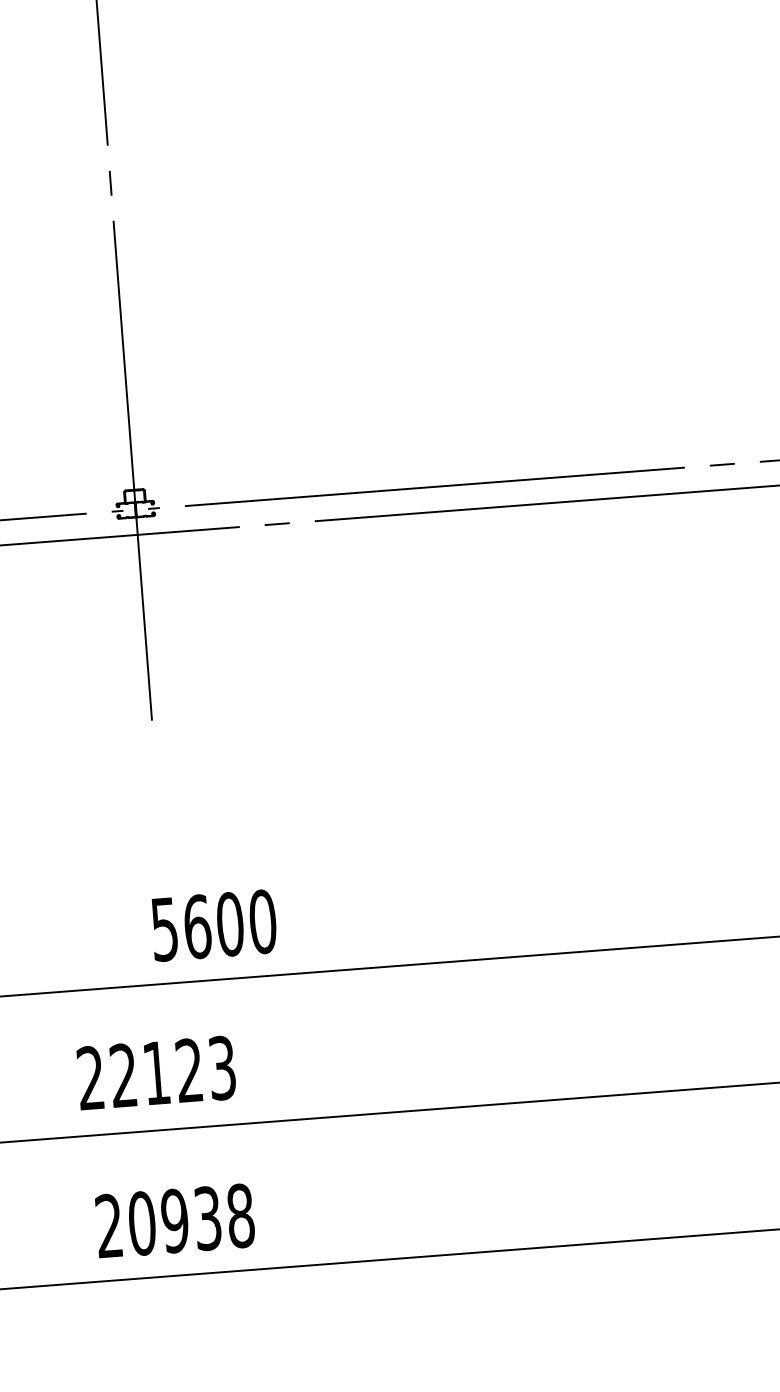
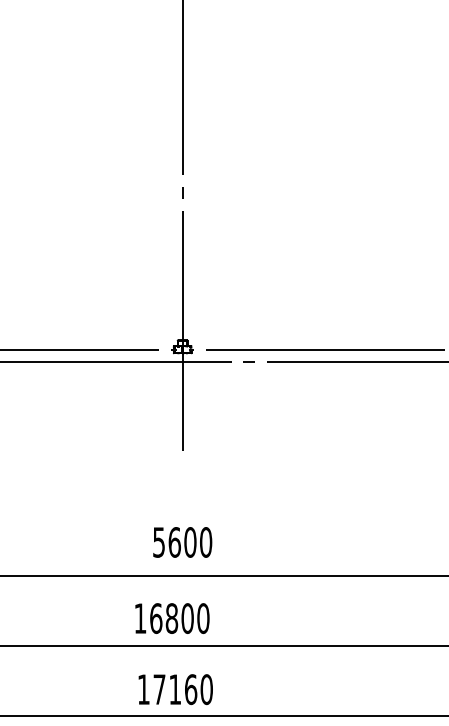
text: (213, 925) -> (182, 542), moved
text: (155, 1073) -> (171, 618), 22123 -> 16800
text: (173, 1220) -> (174, 689), 20938 -> 17160

